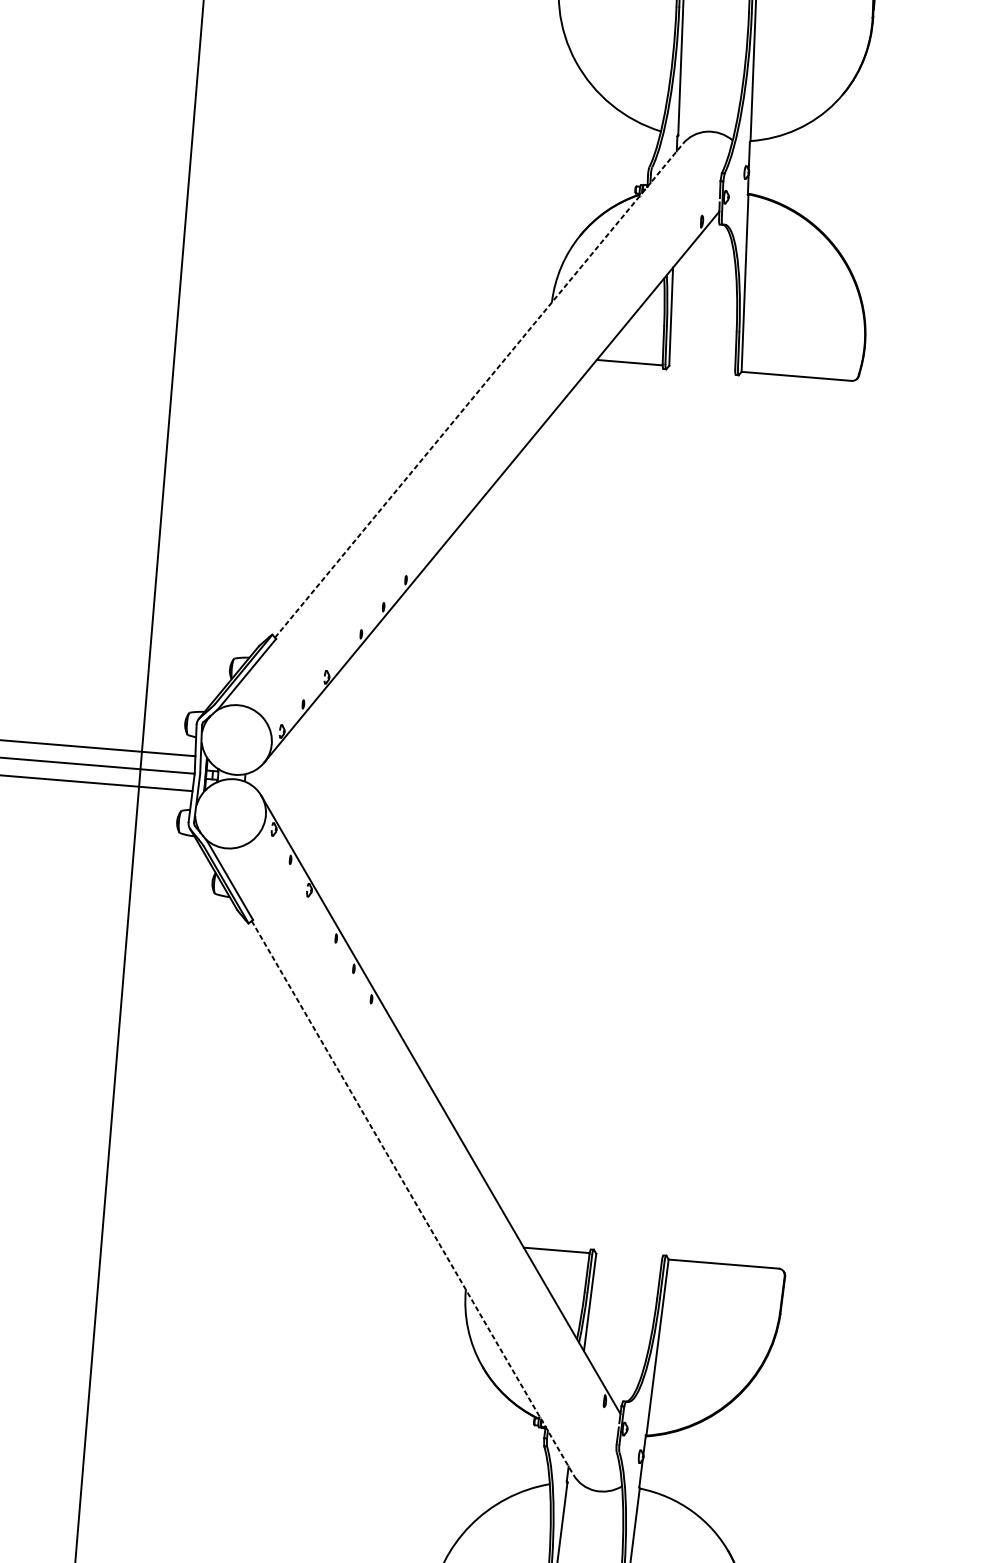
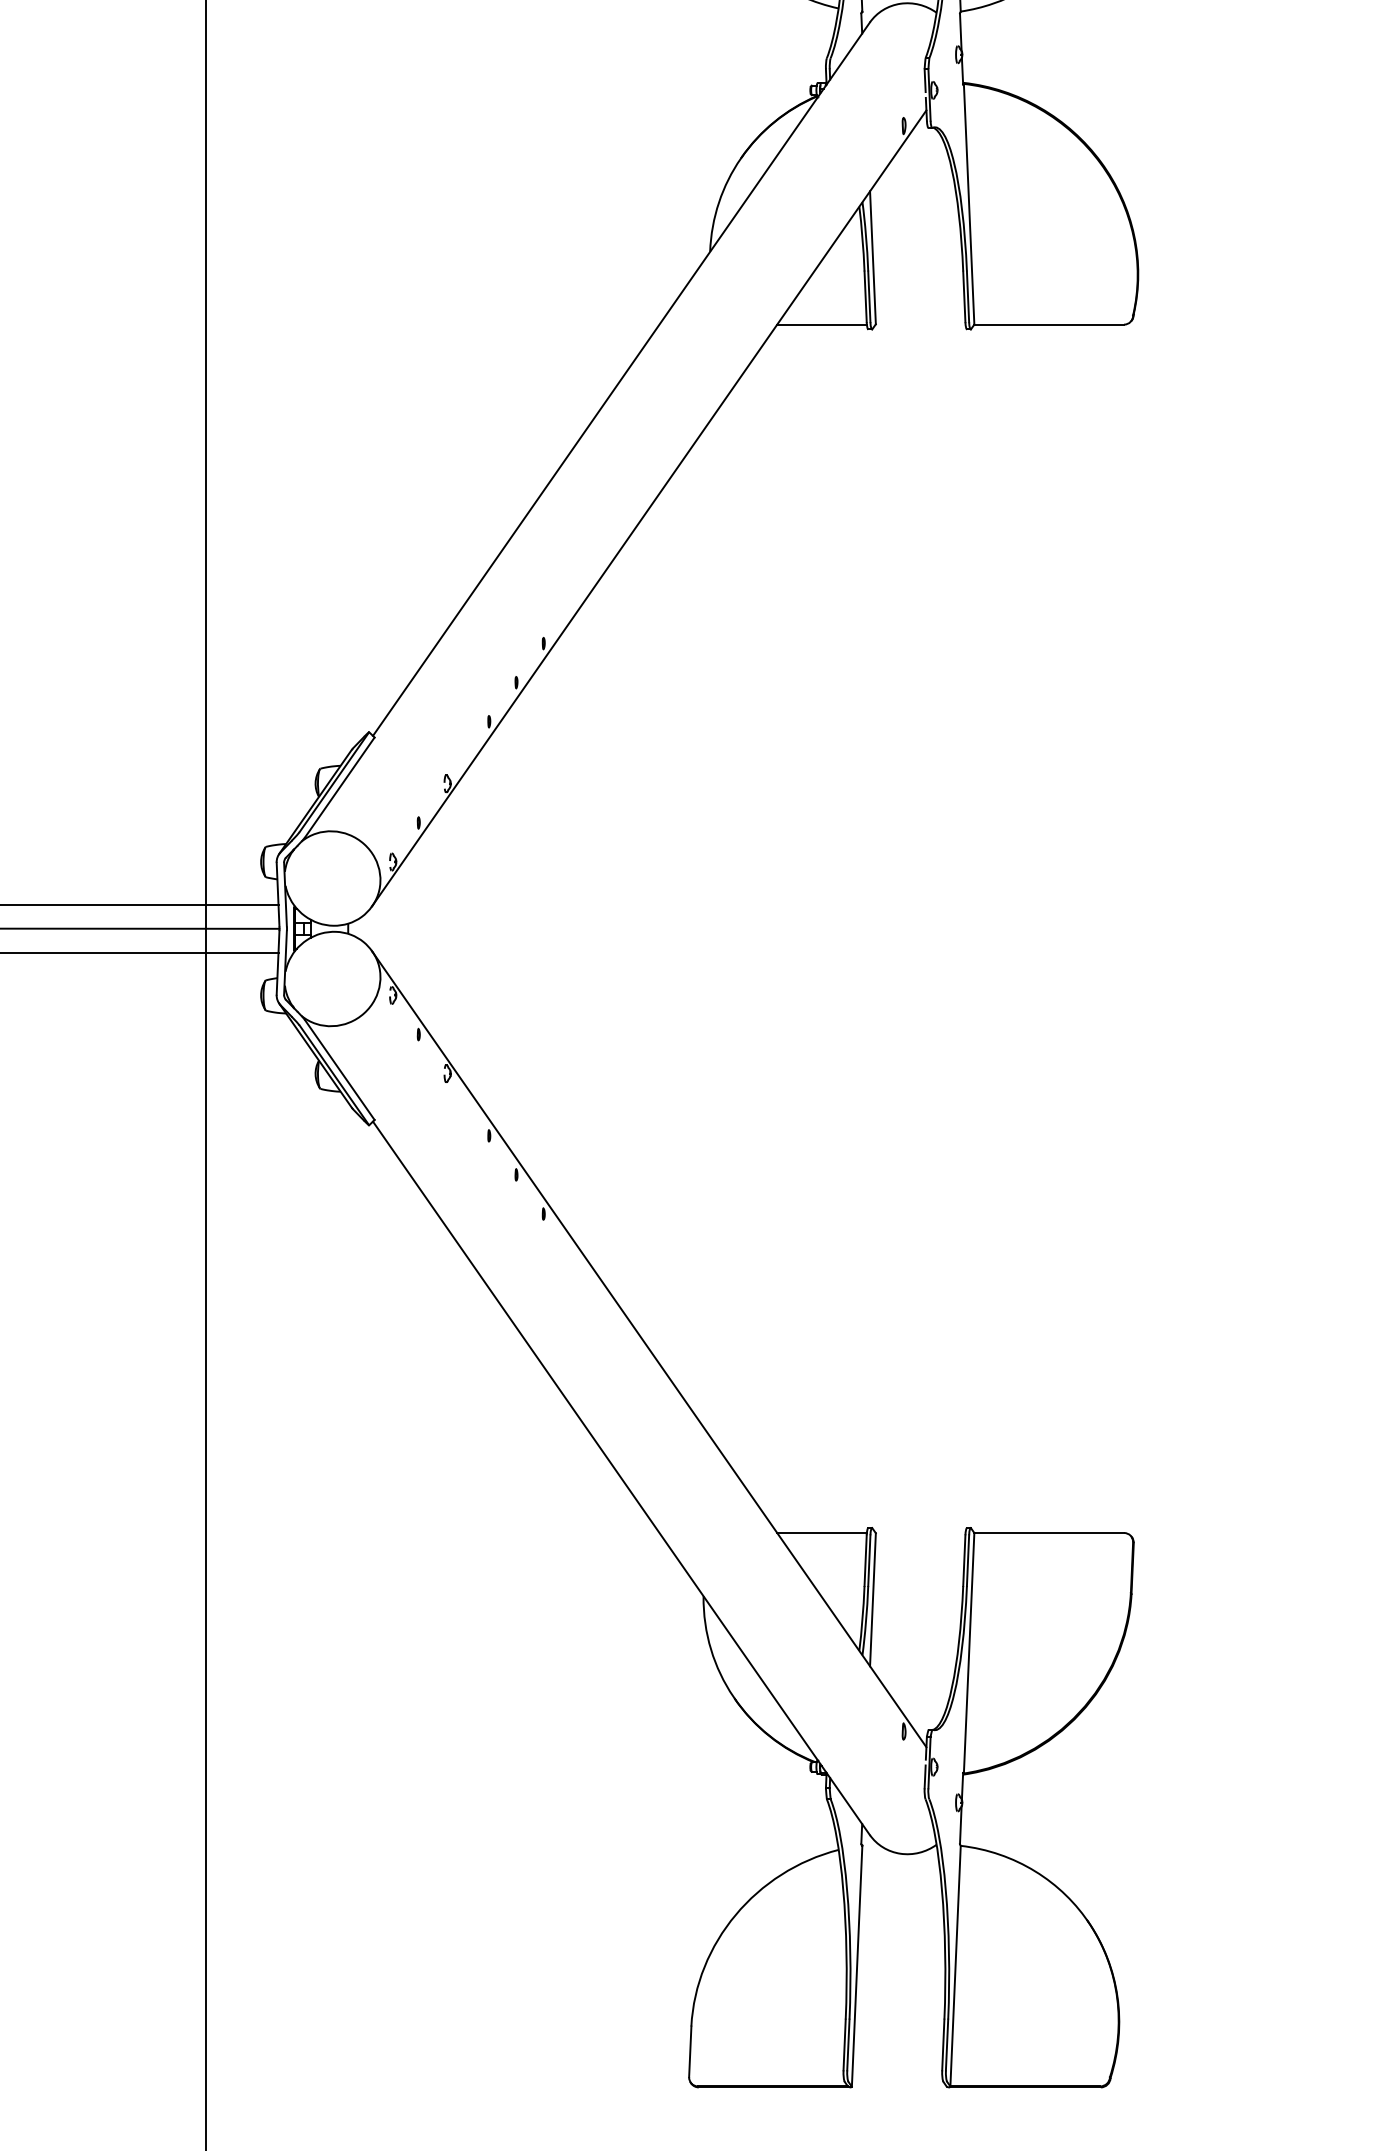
line: (479, 390) -> (621, 379), dashed -> solid
line: (412, 1198) -> (621, 1478), dashed -> solid

